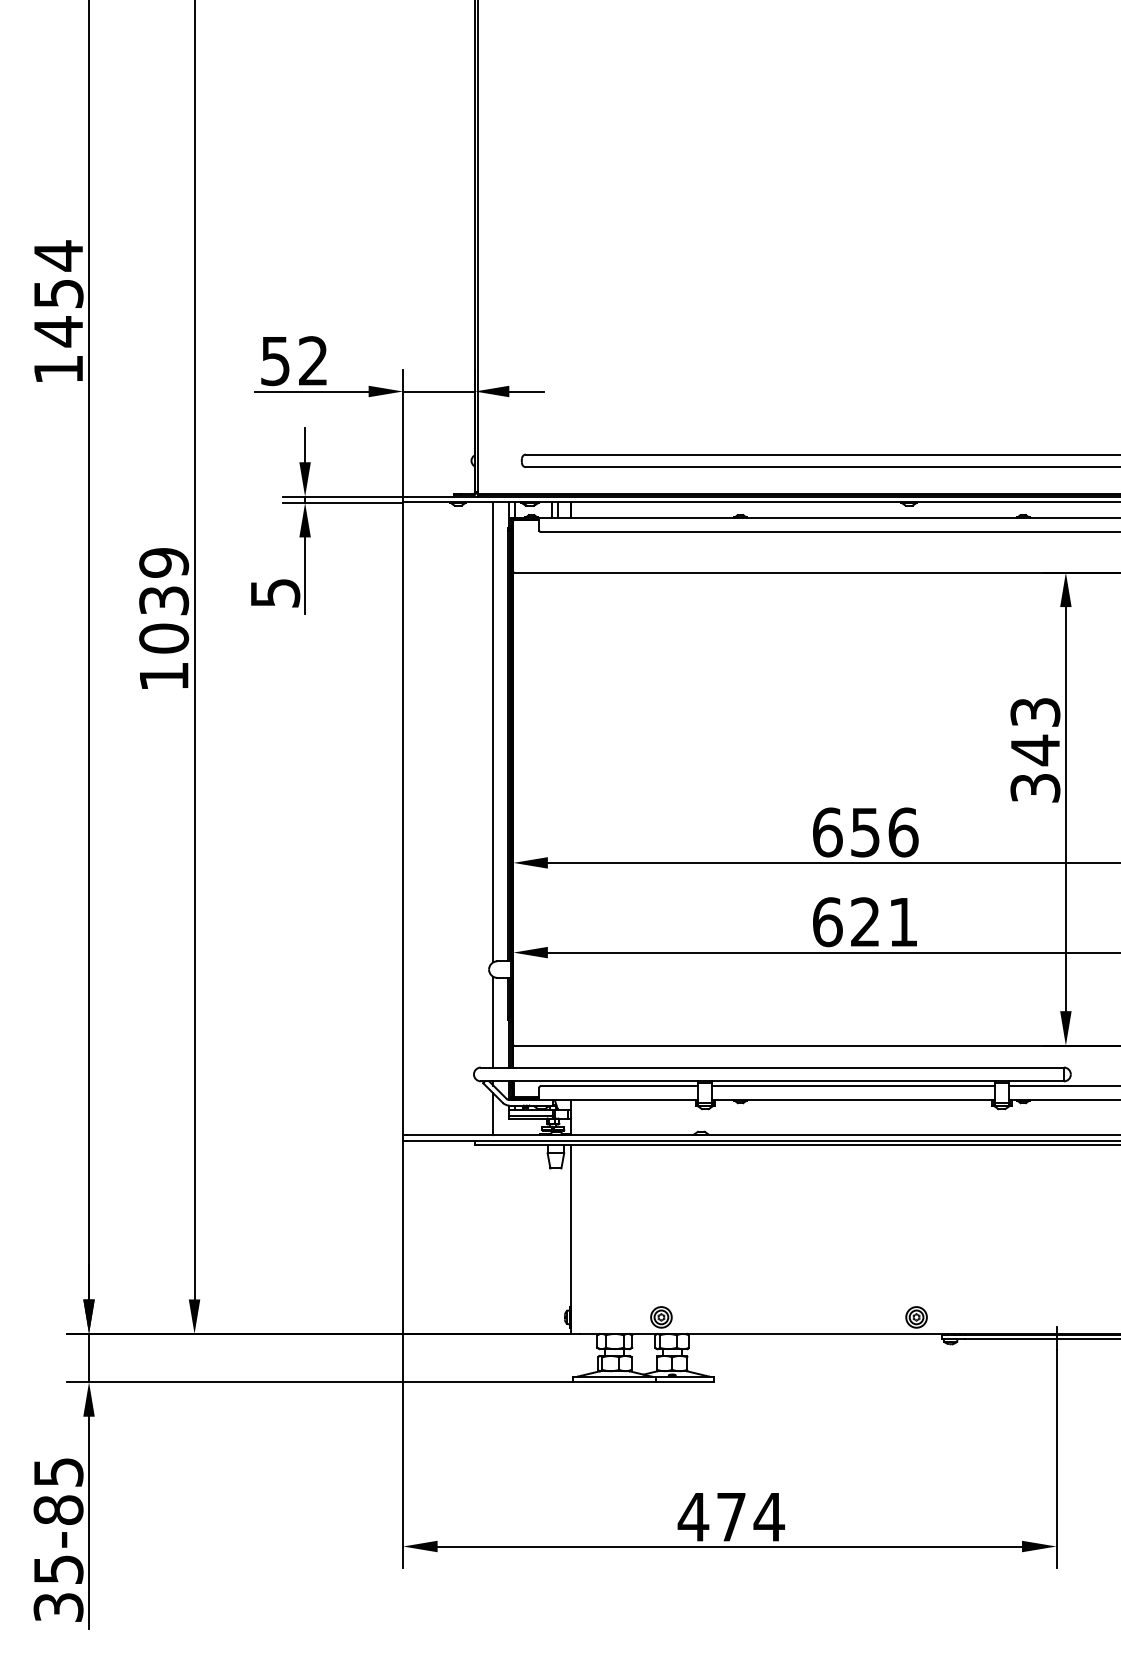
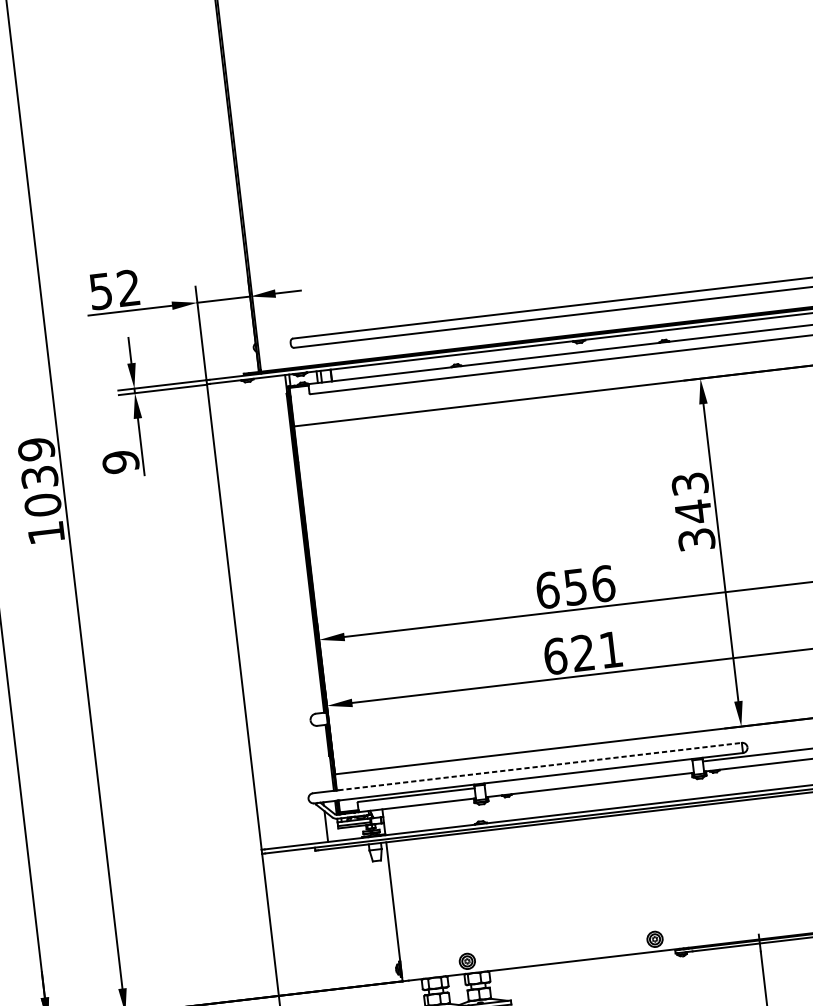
text: (275, 593) -> (121, 462), 5 -> 9
line: (493, 732) -> (293, 545), removed
line: (493, 1021) -> (318, 758), removed
line: (790, 1067) -> (540, 766), solid -> dashed
line: (853, 1086) -> (588, 774), removed

